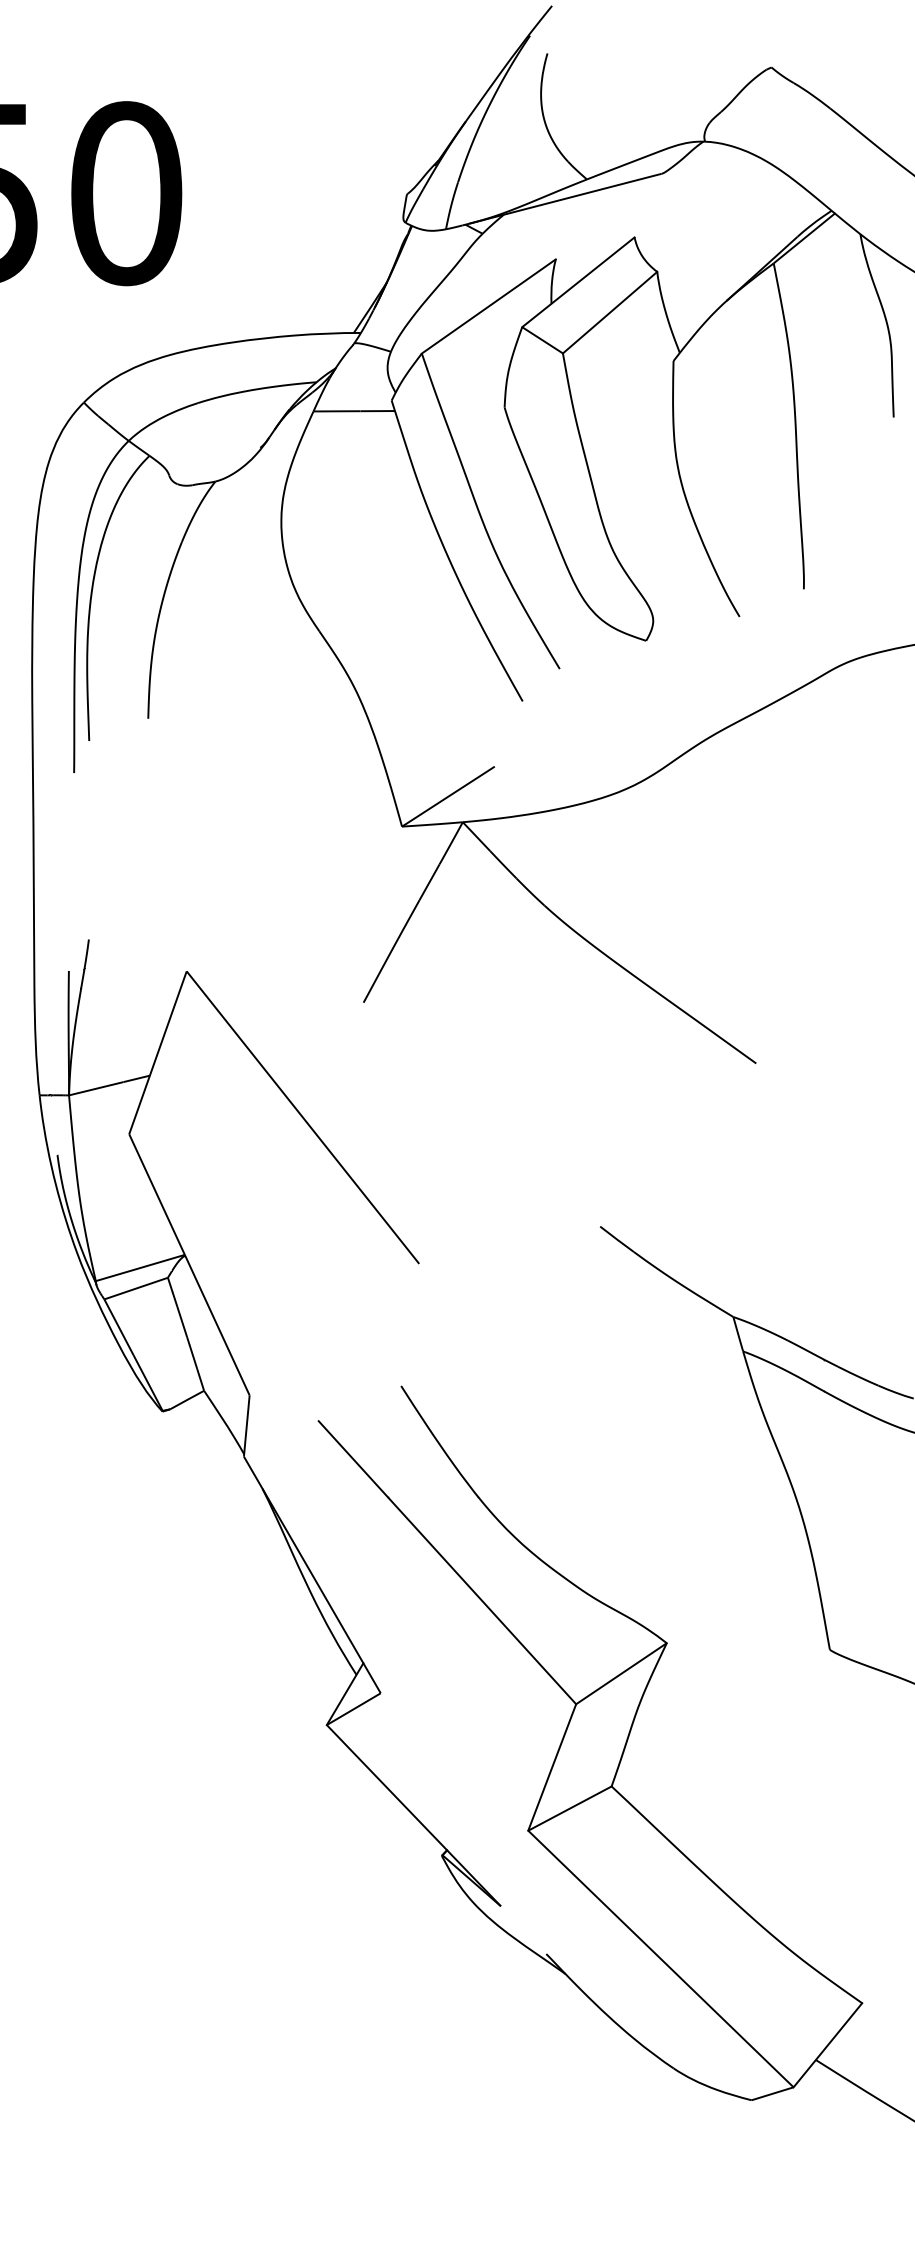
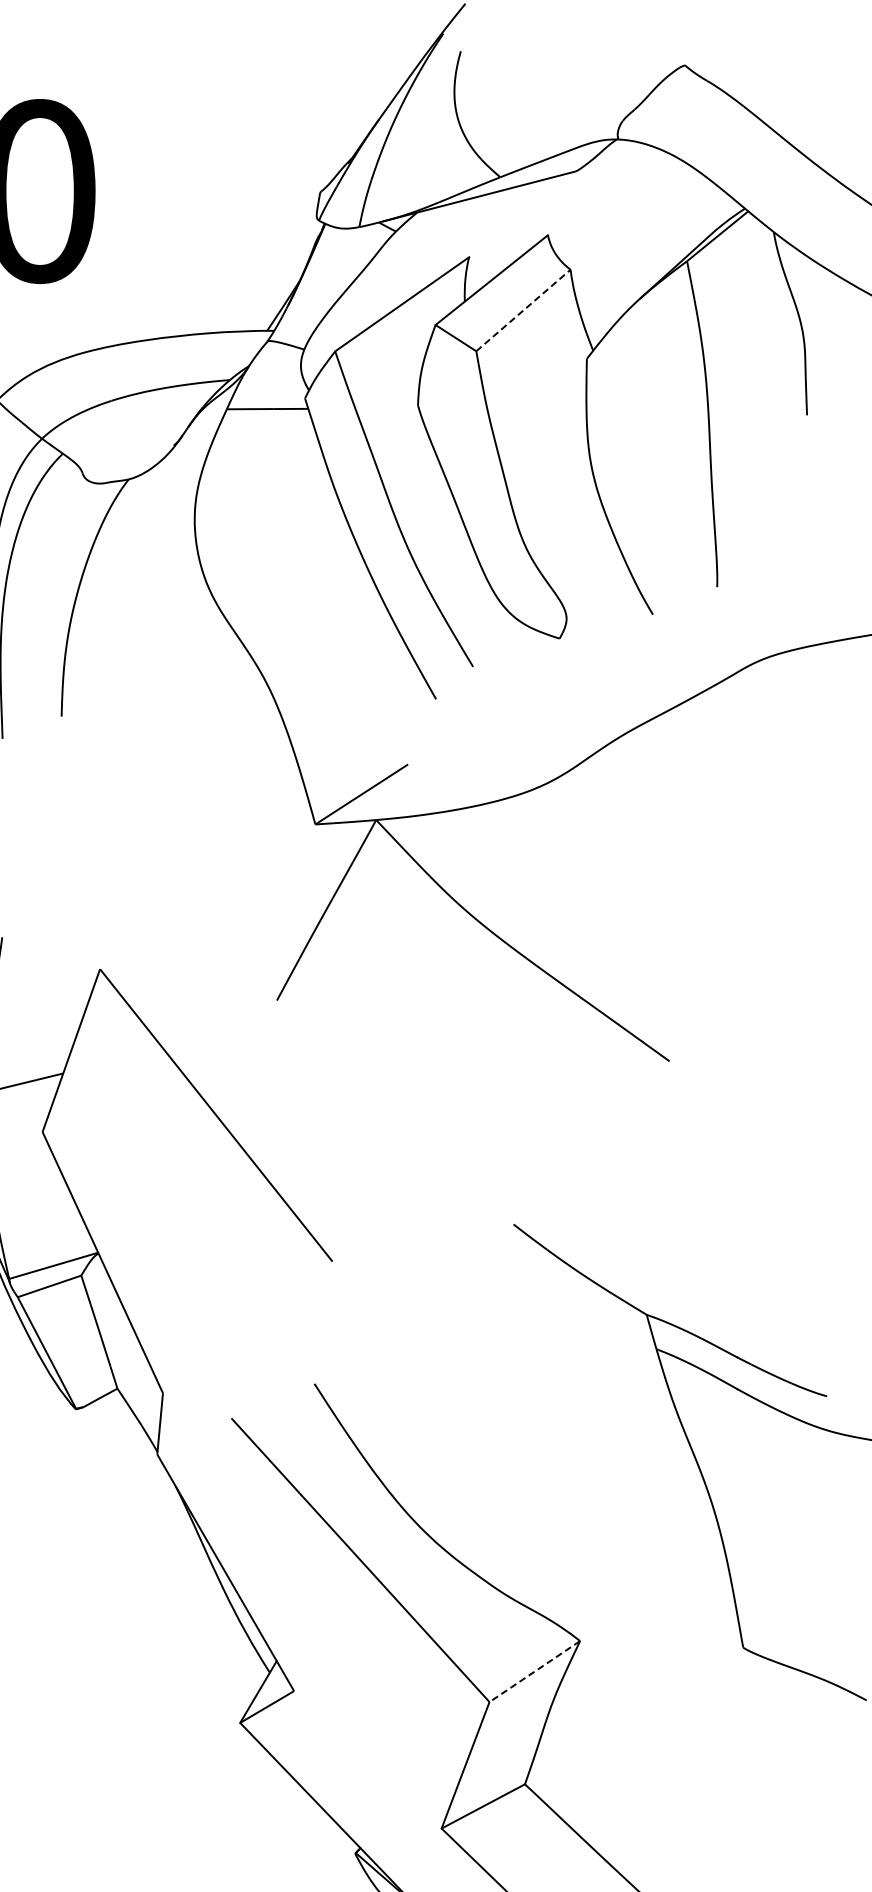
line: (610, 312) -> (523, 310), solid -> dashed
line: (621, 1673) -> (534, 1671), solid -> dashed

